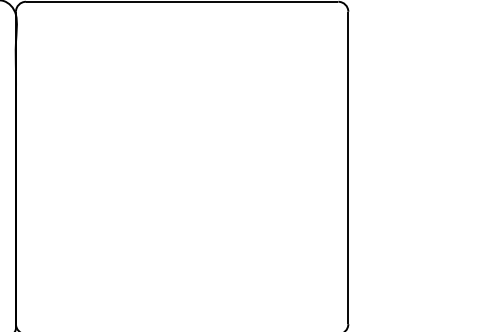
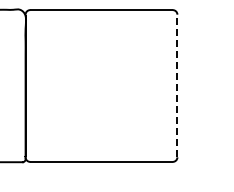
line: (348, 166) -> (177, 85), solid -> dashed

